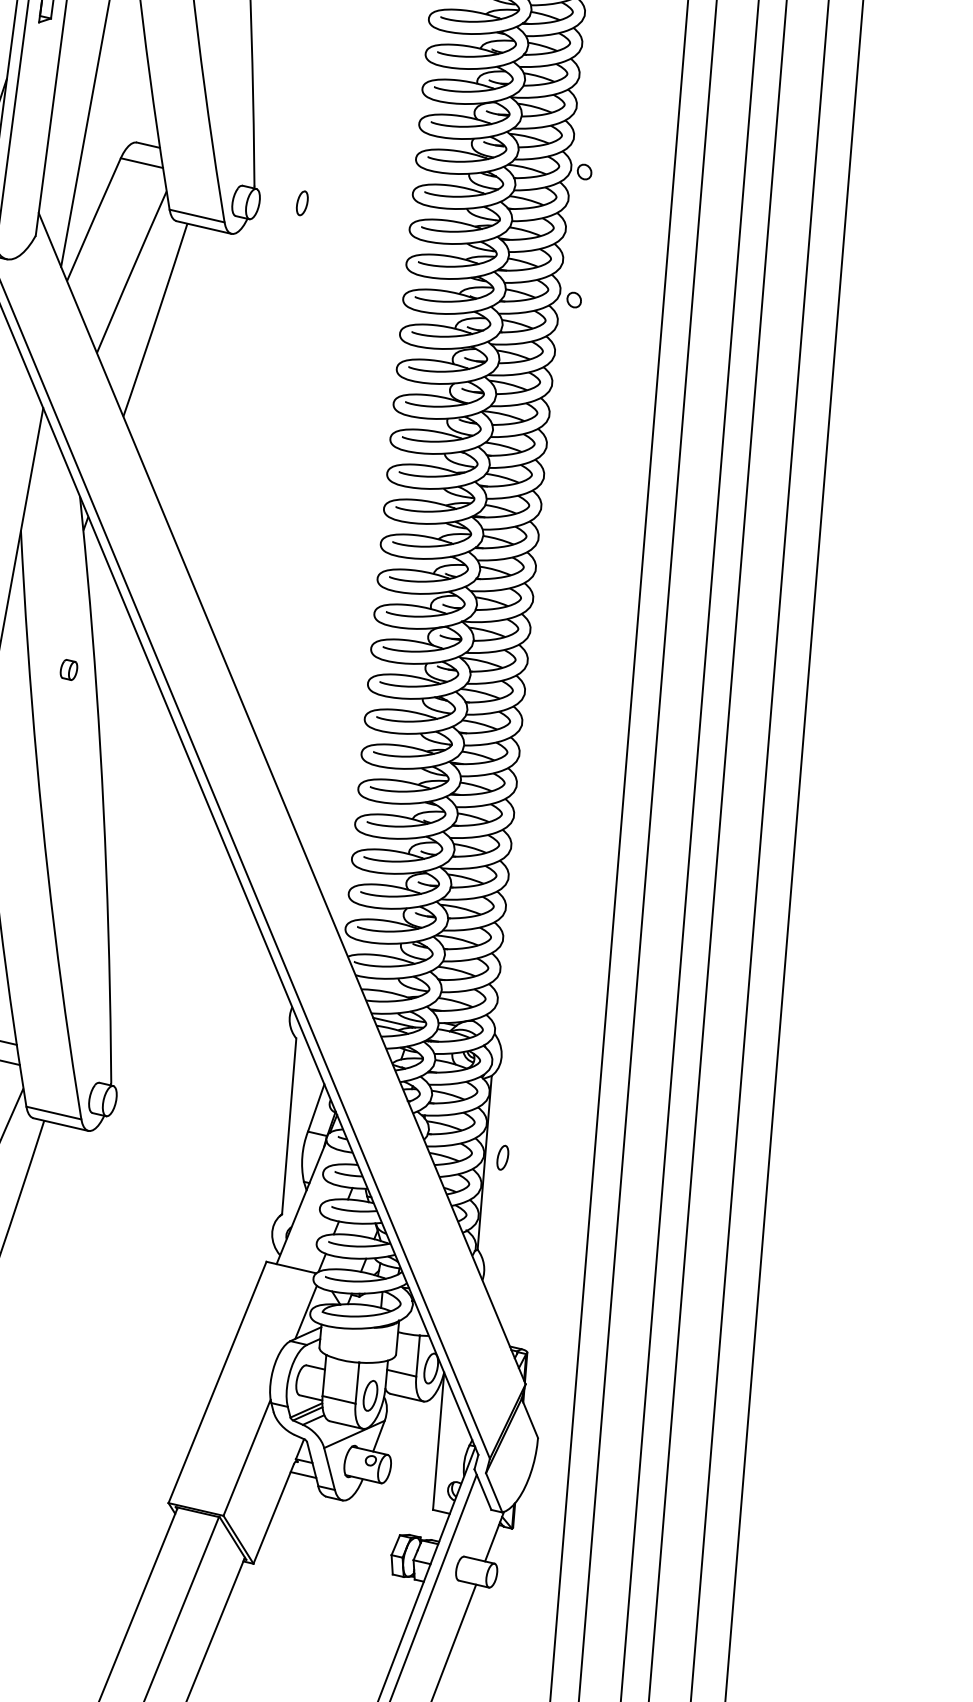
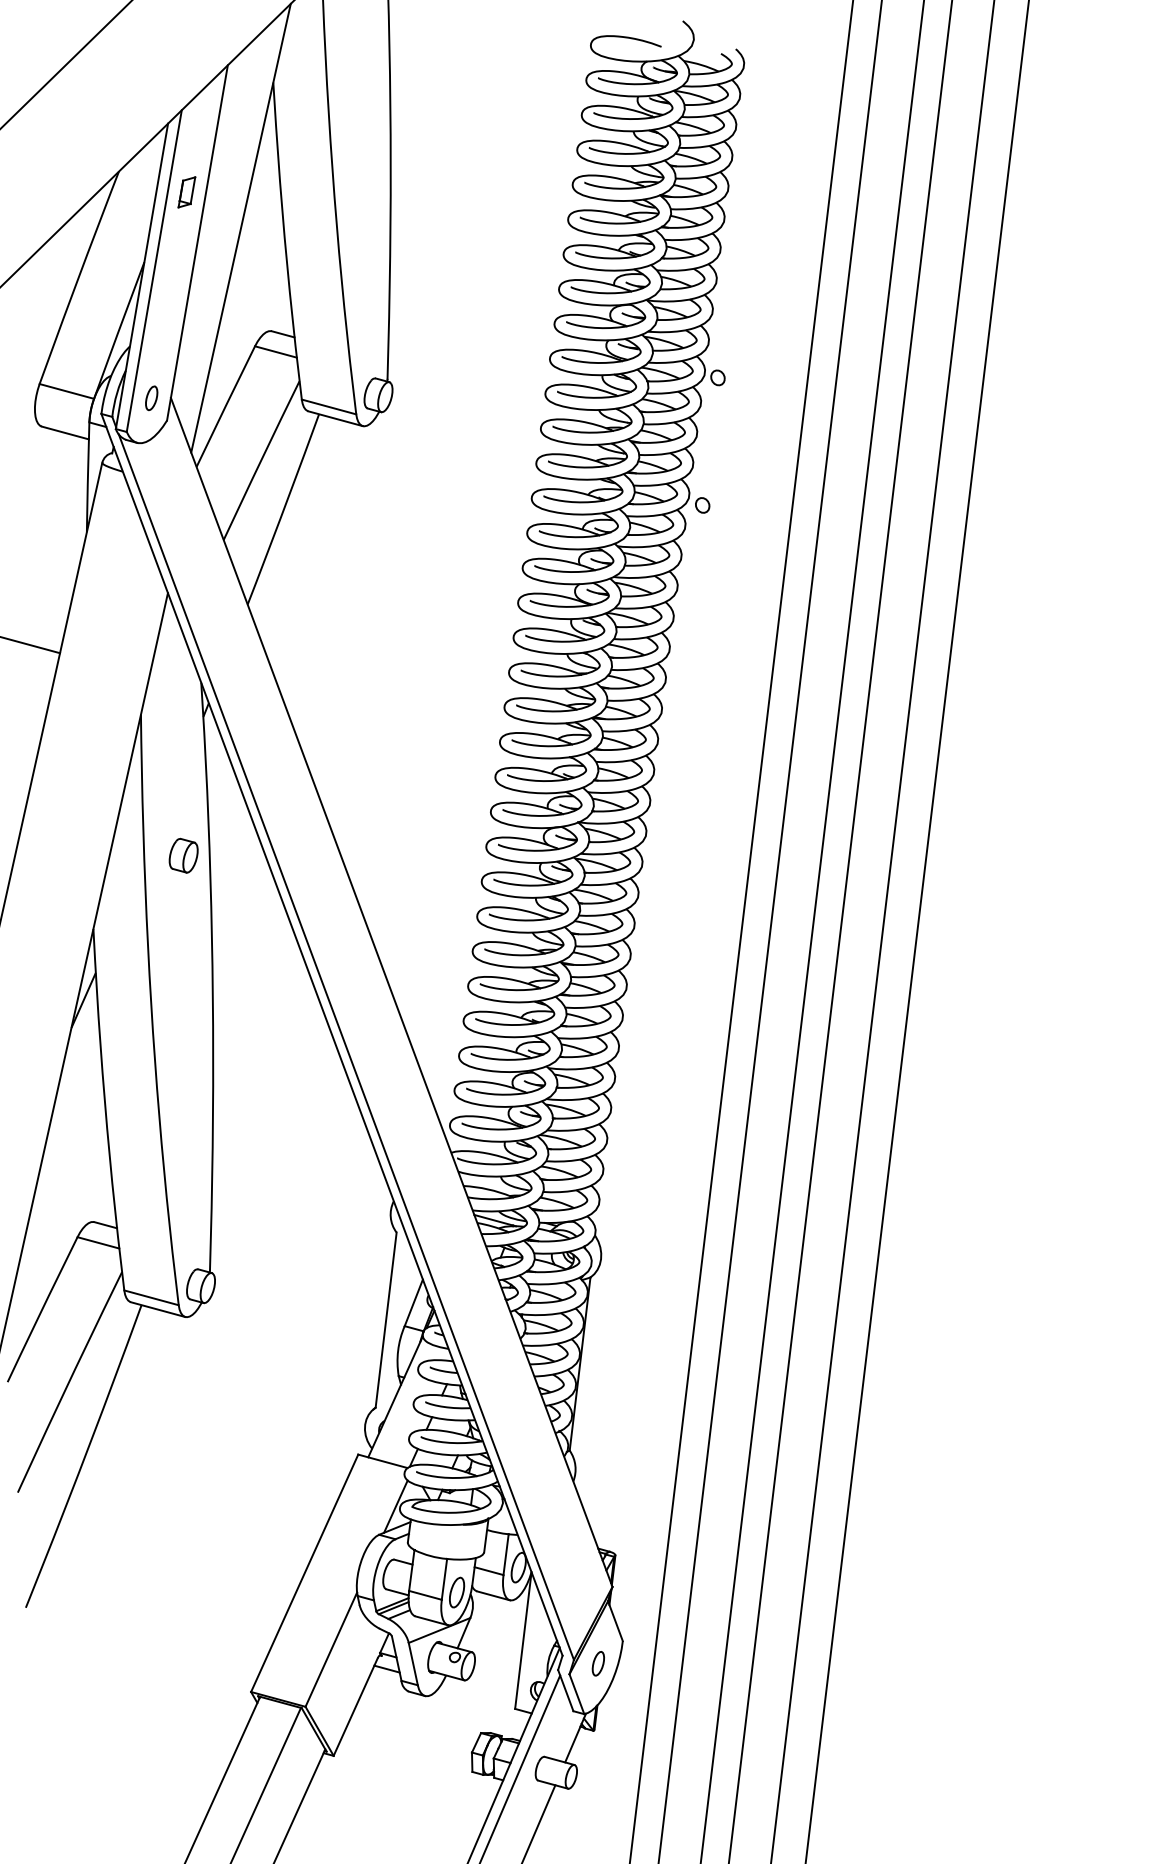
part: (302, 203) -> (151, 398), moved
part: (68, 669) -> (183, 855), size x1.67
part: (501, 1157) -> (597, 1663), moved

